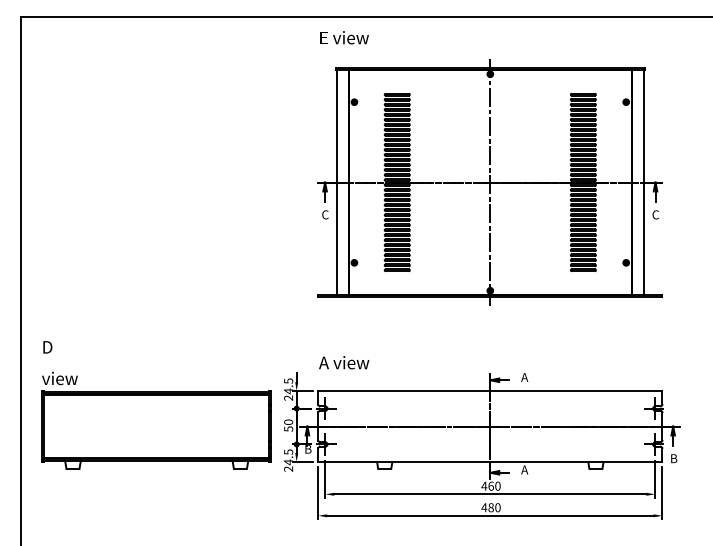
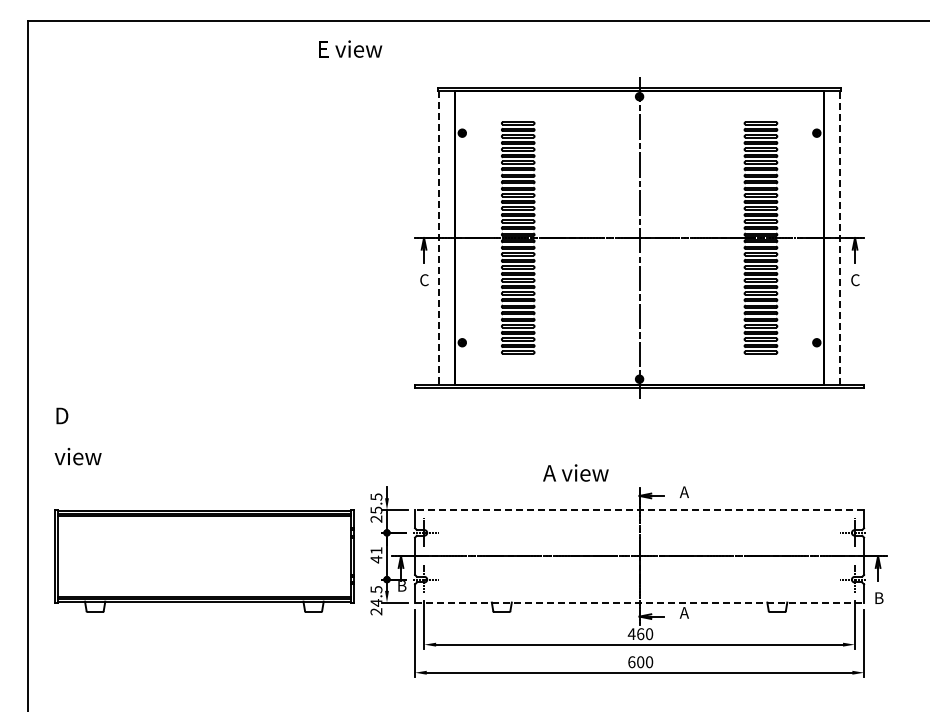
text: (344, 37) -> (350, 48), moved
line: (336, 182) -> (438, 237), solid -> dashed
line: (644, 182) -> (840, 237), solid -> dashed
text: (343, 362) -> (575, 472), moved
text: (59, 363) -> (77, 436), moved
line: (490, 390) -> (639, 509), solid -> dashed
text: (288, 391) -> (376, 510), 24.5 -> 25.5
text: (288, 425) -> (376, 555), 50 -> 41
line: (490, 461) -> (639, 602), solid -> dashed
text: (487, 507) -> (635, 662), 480 -> 600

